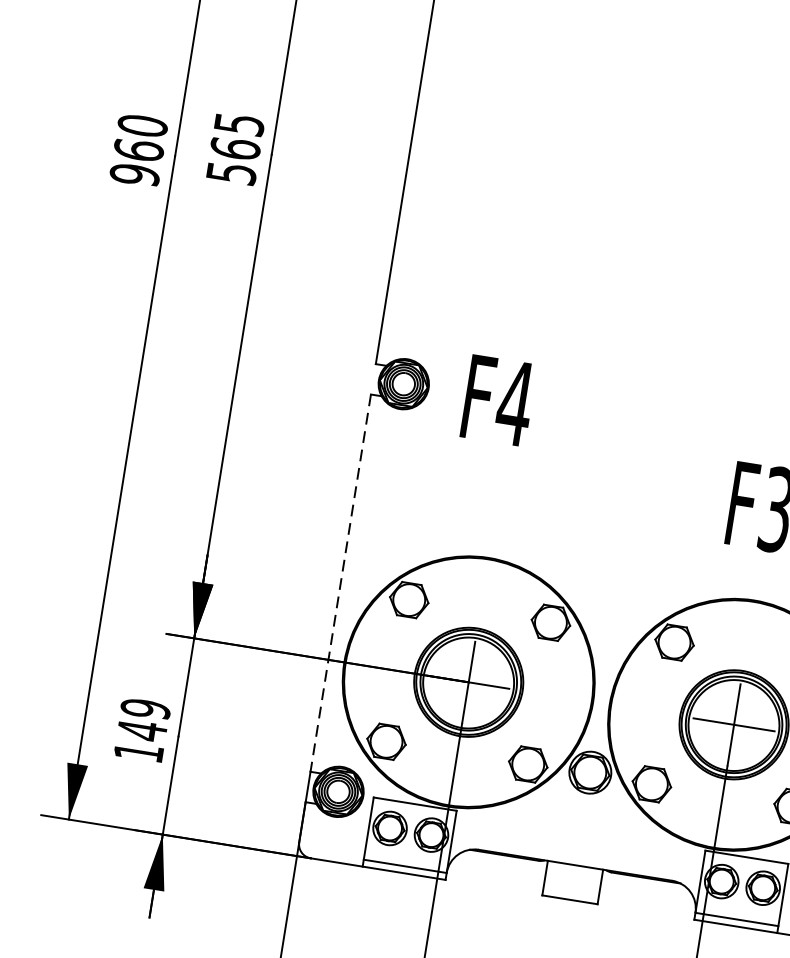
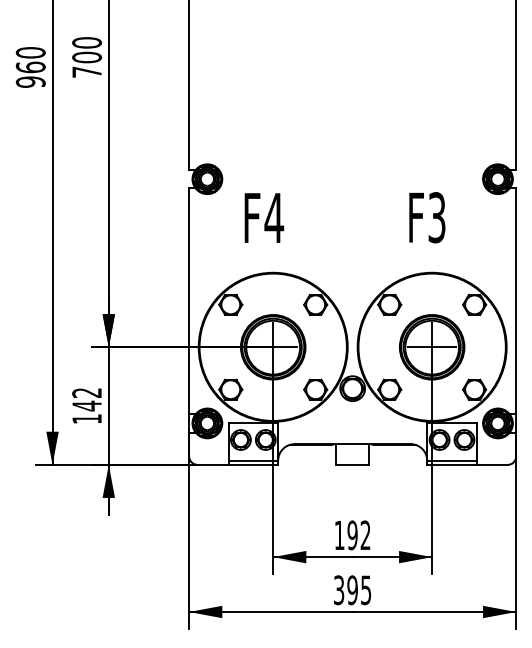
text: (236, 148) -> (87, 57), 565 -> 700
text: (499, 399) -> (264, 217), moved
line: (341, 583) -> (189, 301), dashed -> solid
text: (146, 709) -> (87, 393), 149 -> 142

